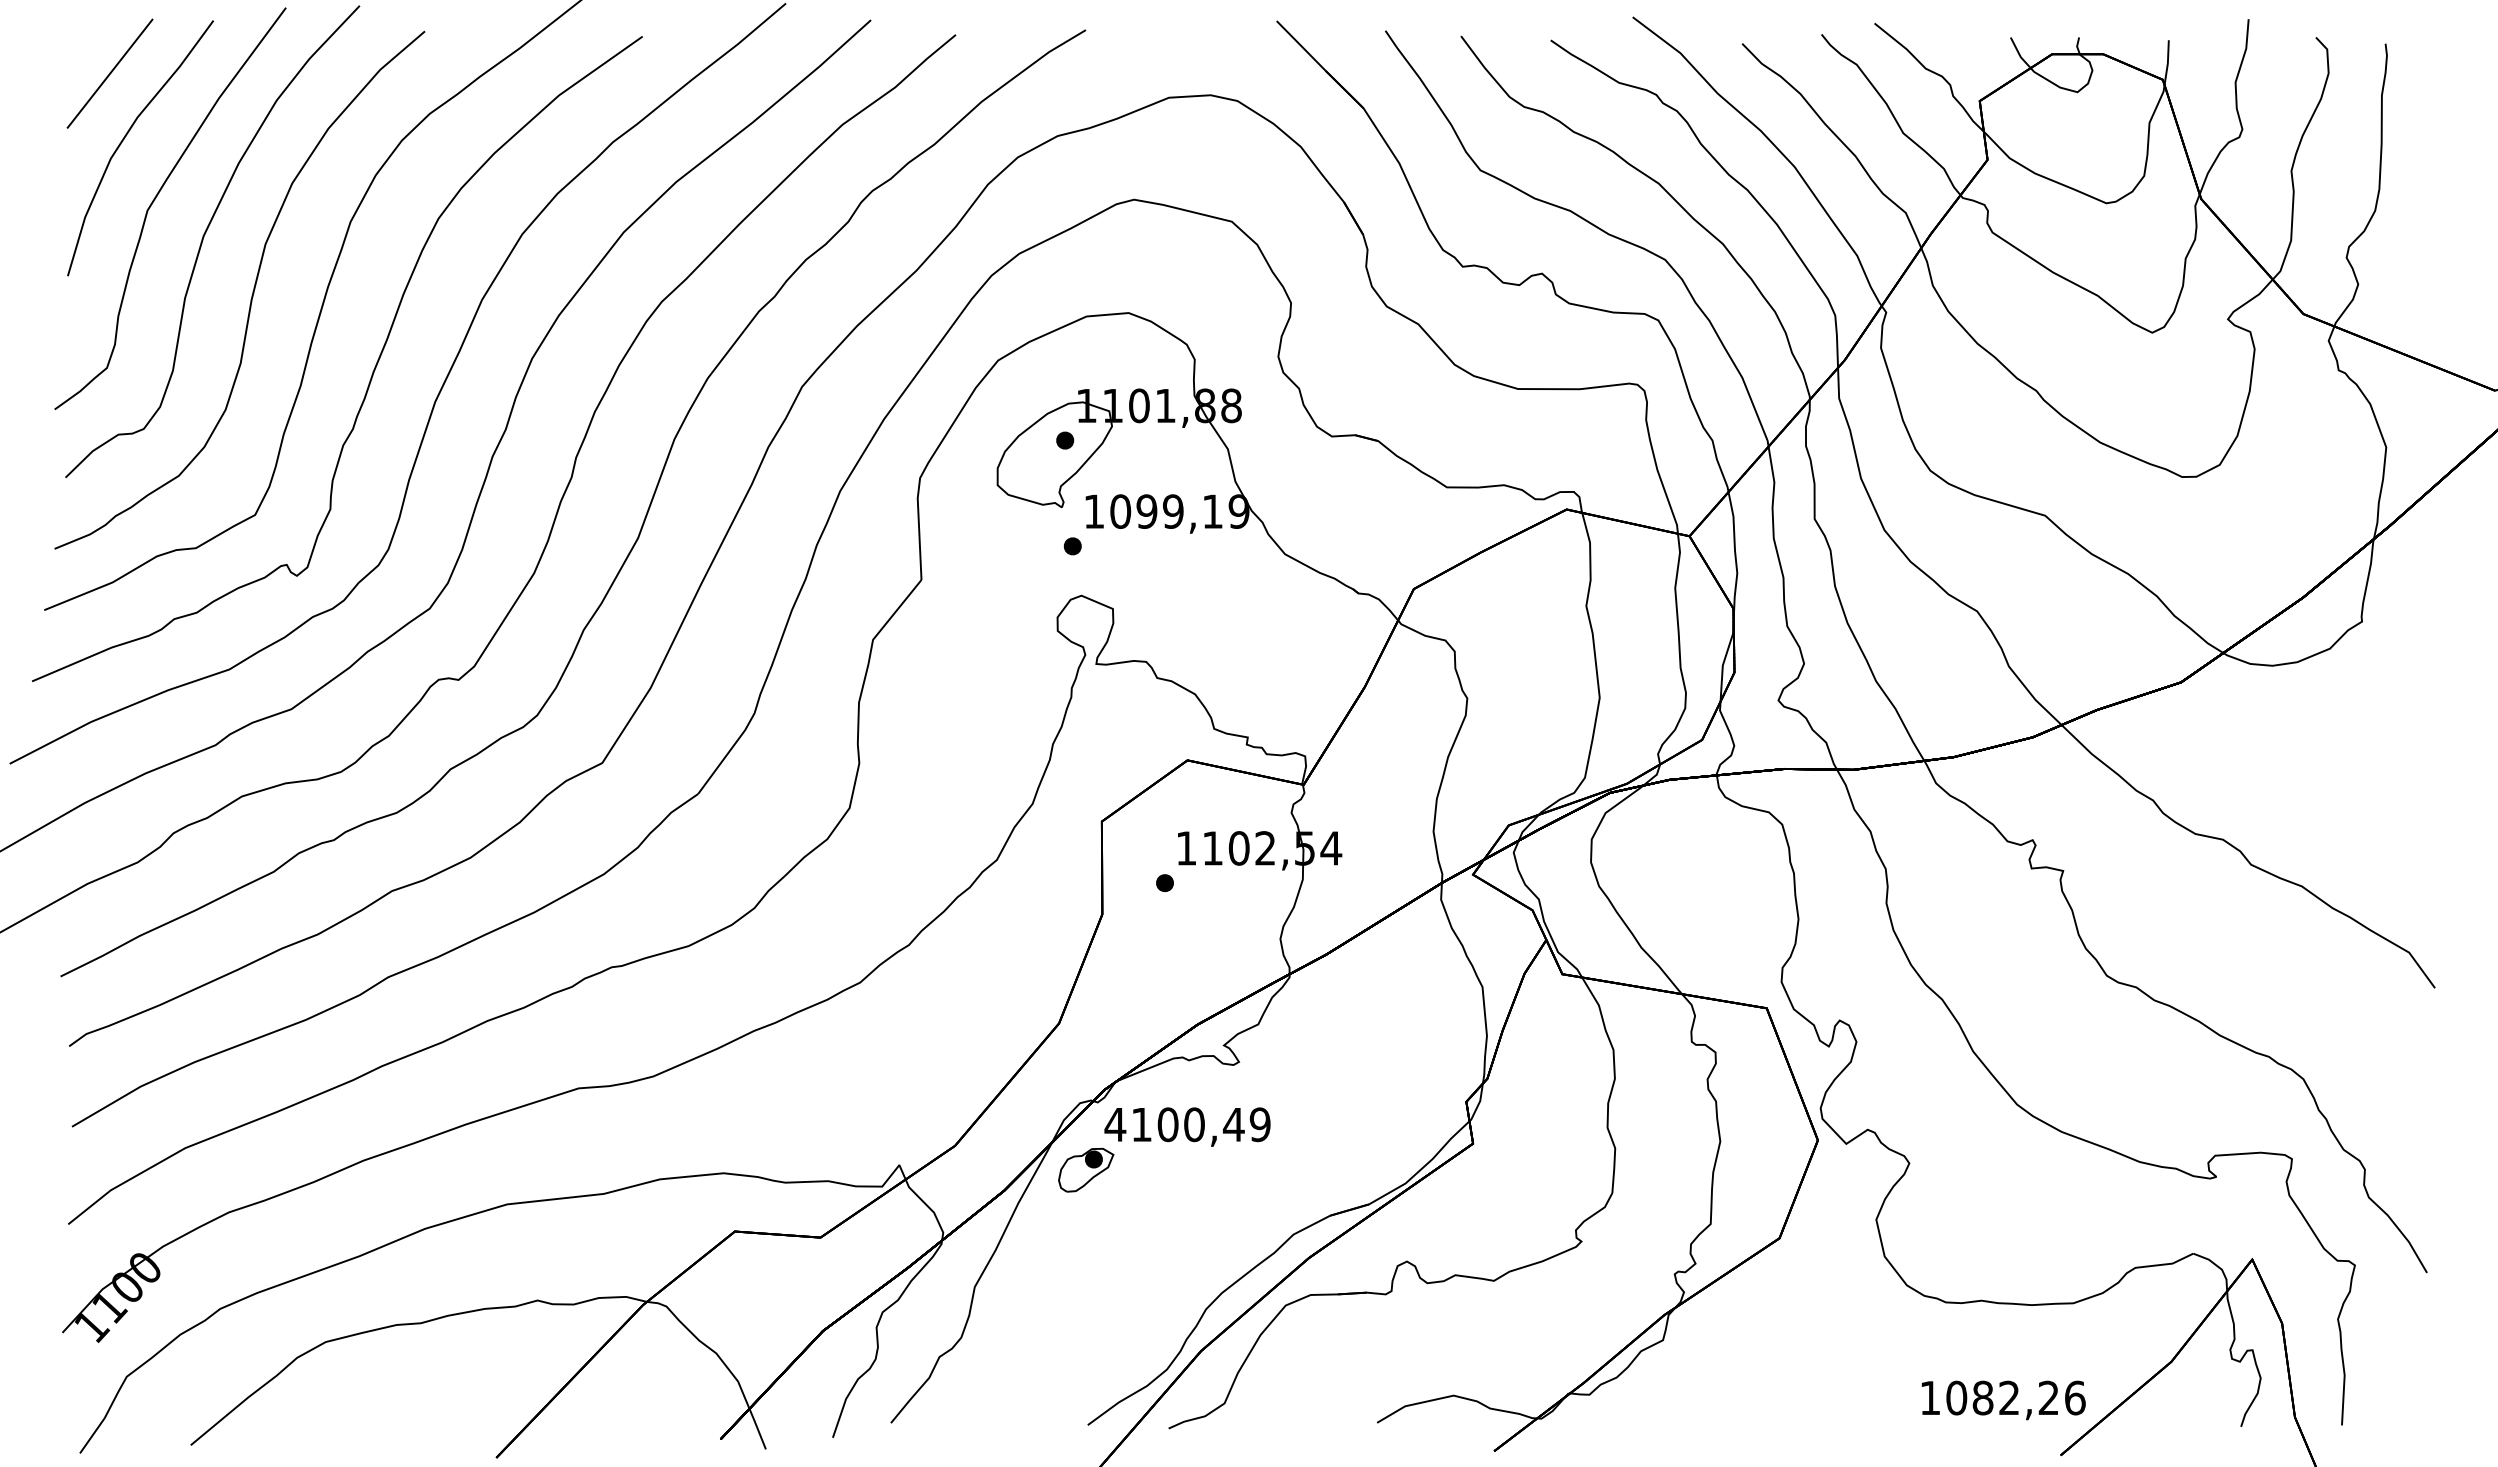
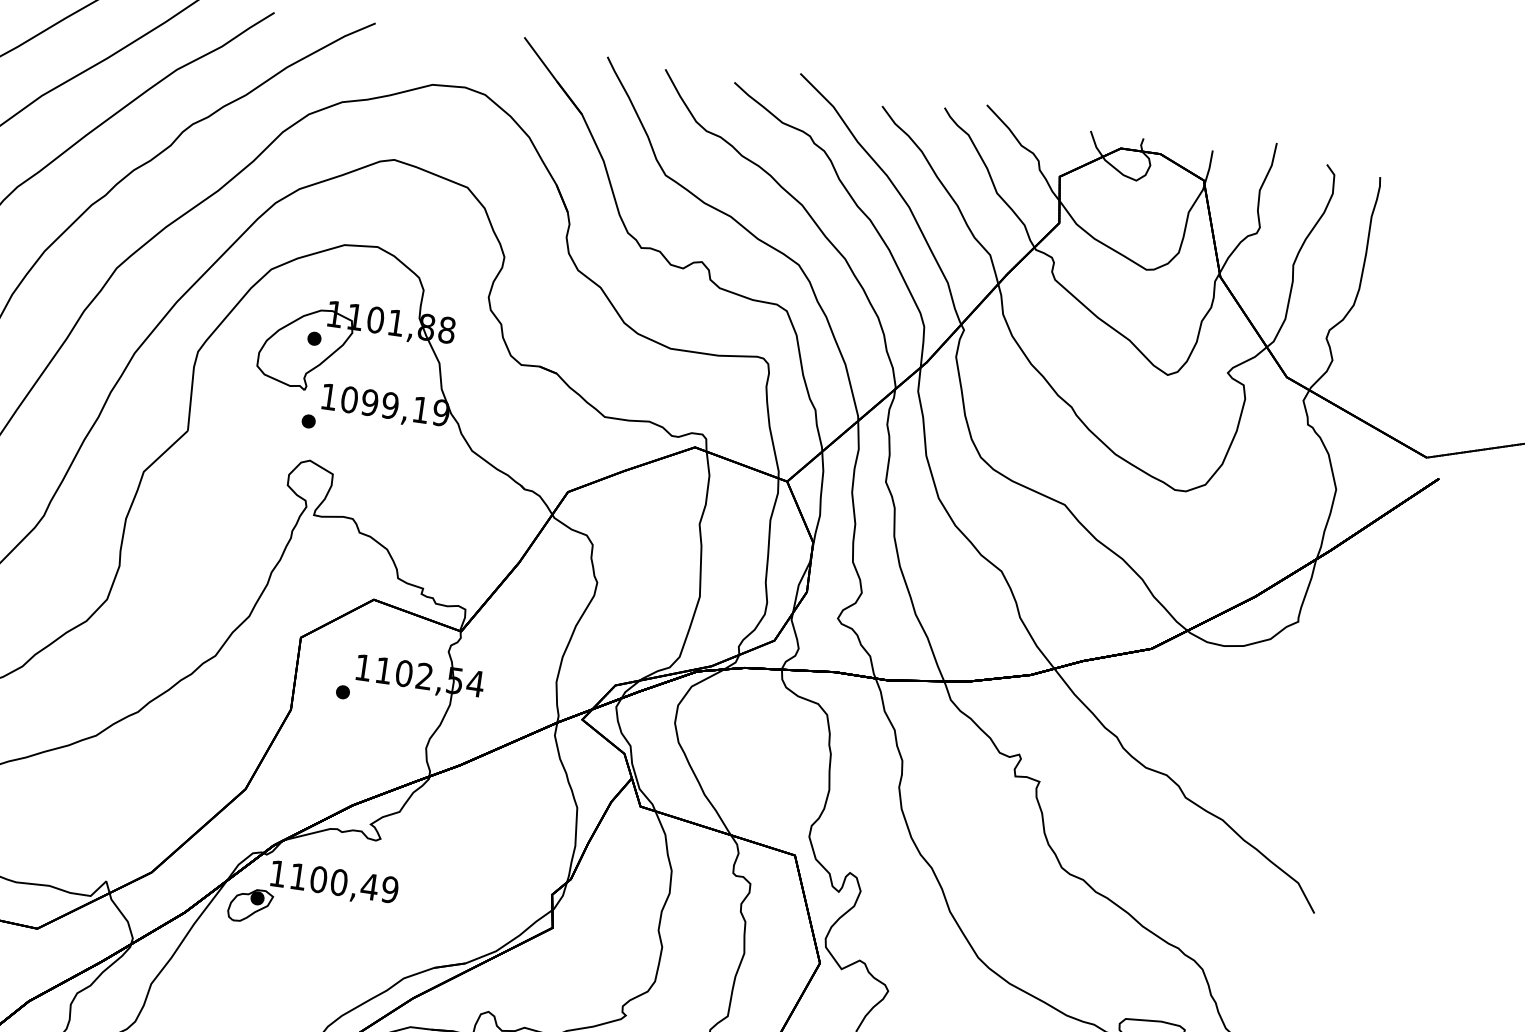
text: (1115, 1124) -> (278, 873), 4100,49 -> 1100,49

